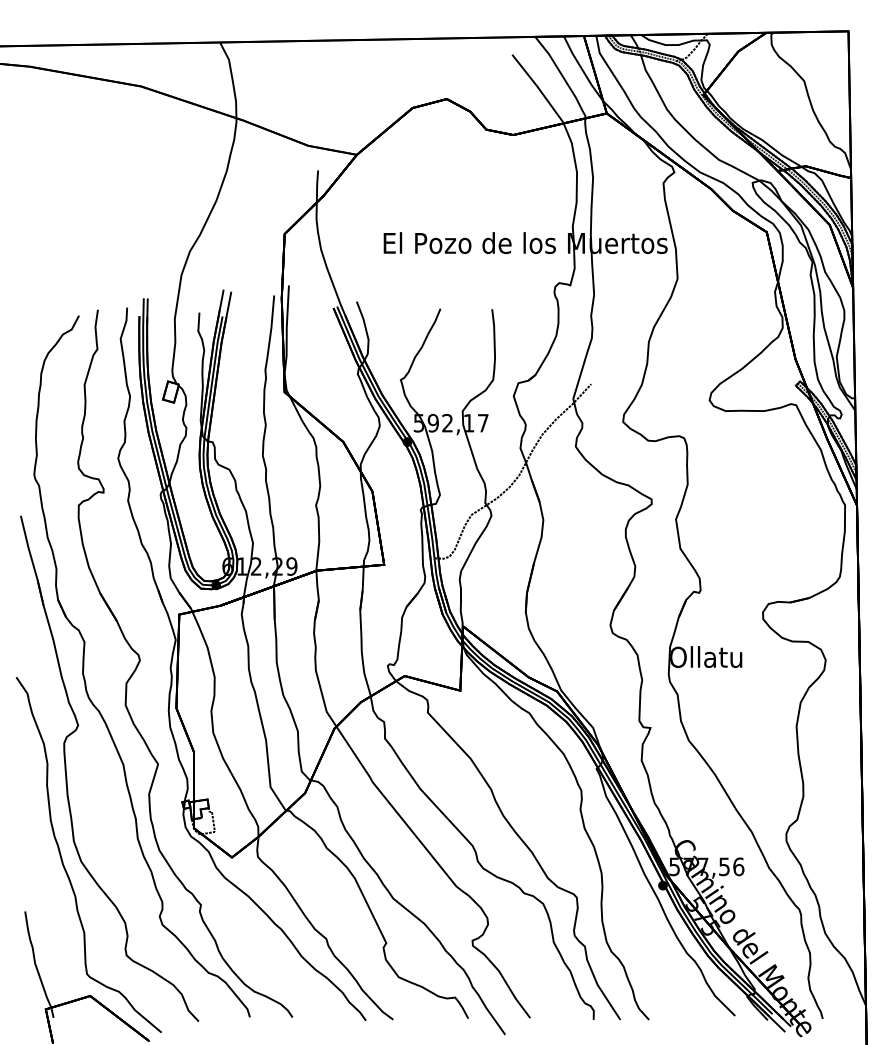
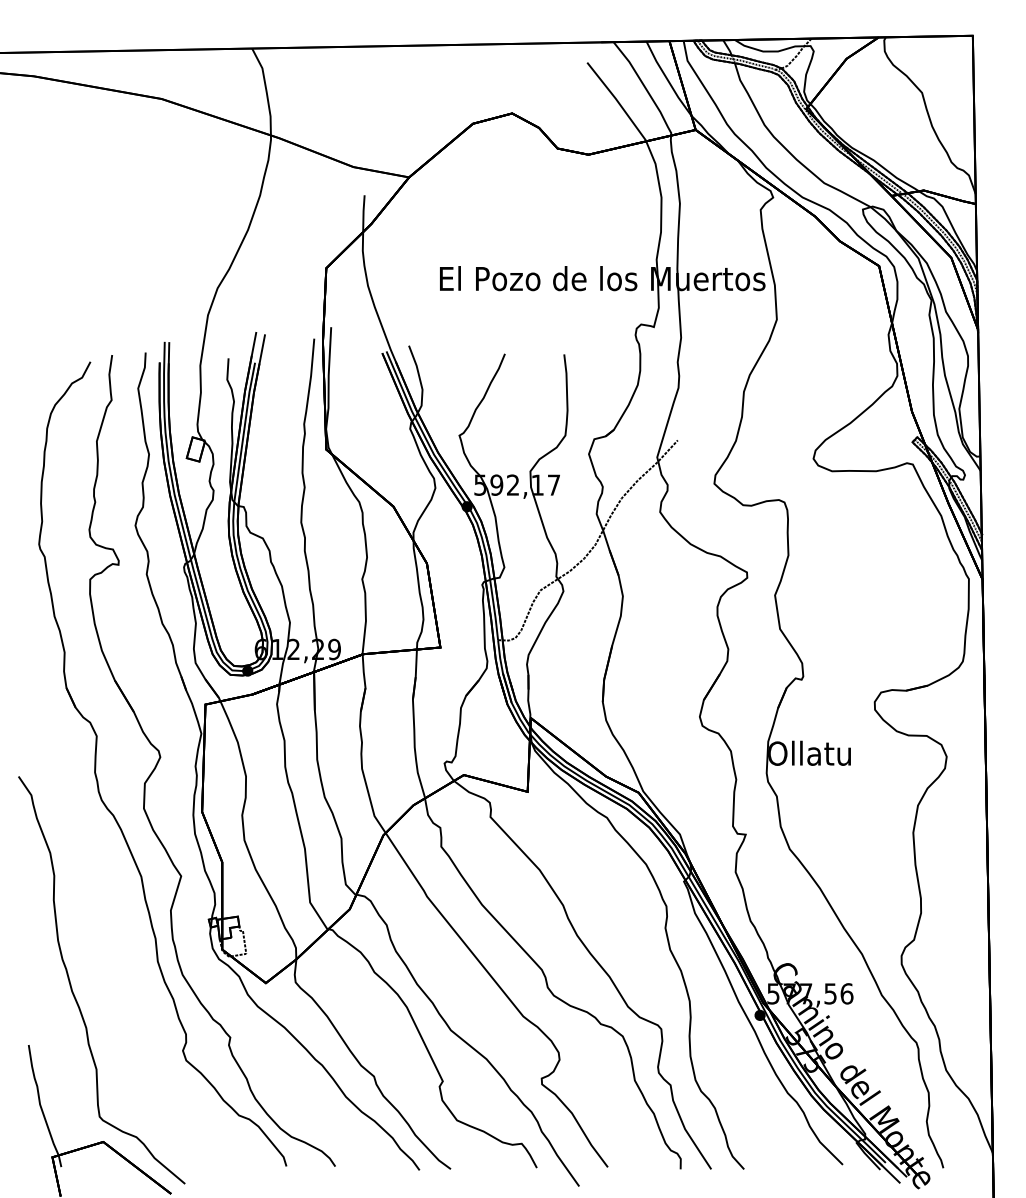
part: (67, 776) -> (77, 890), removed

